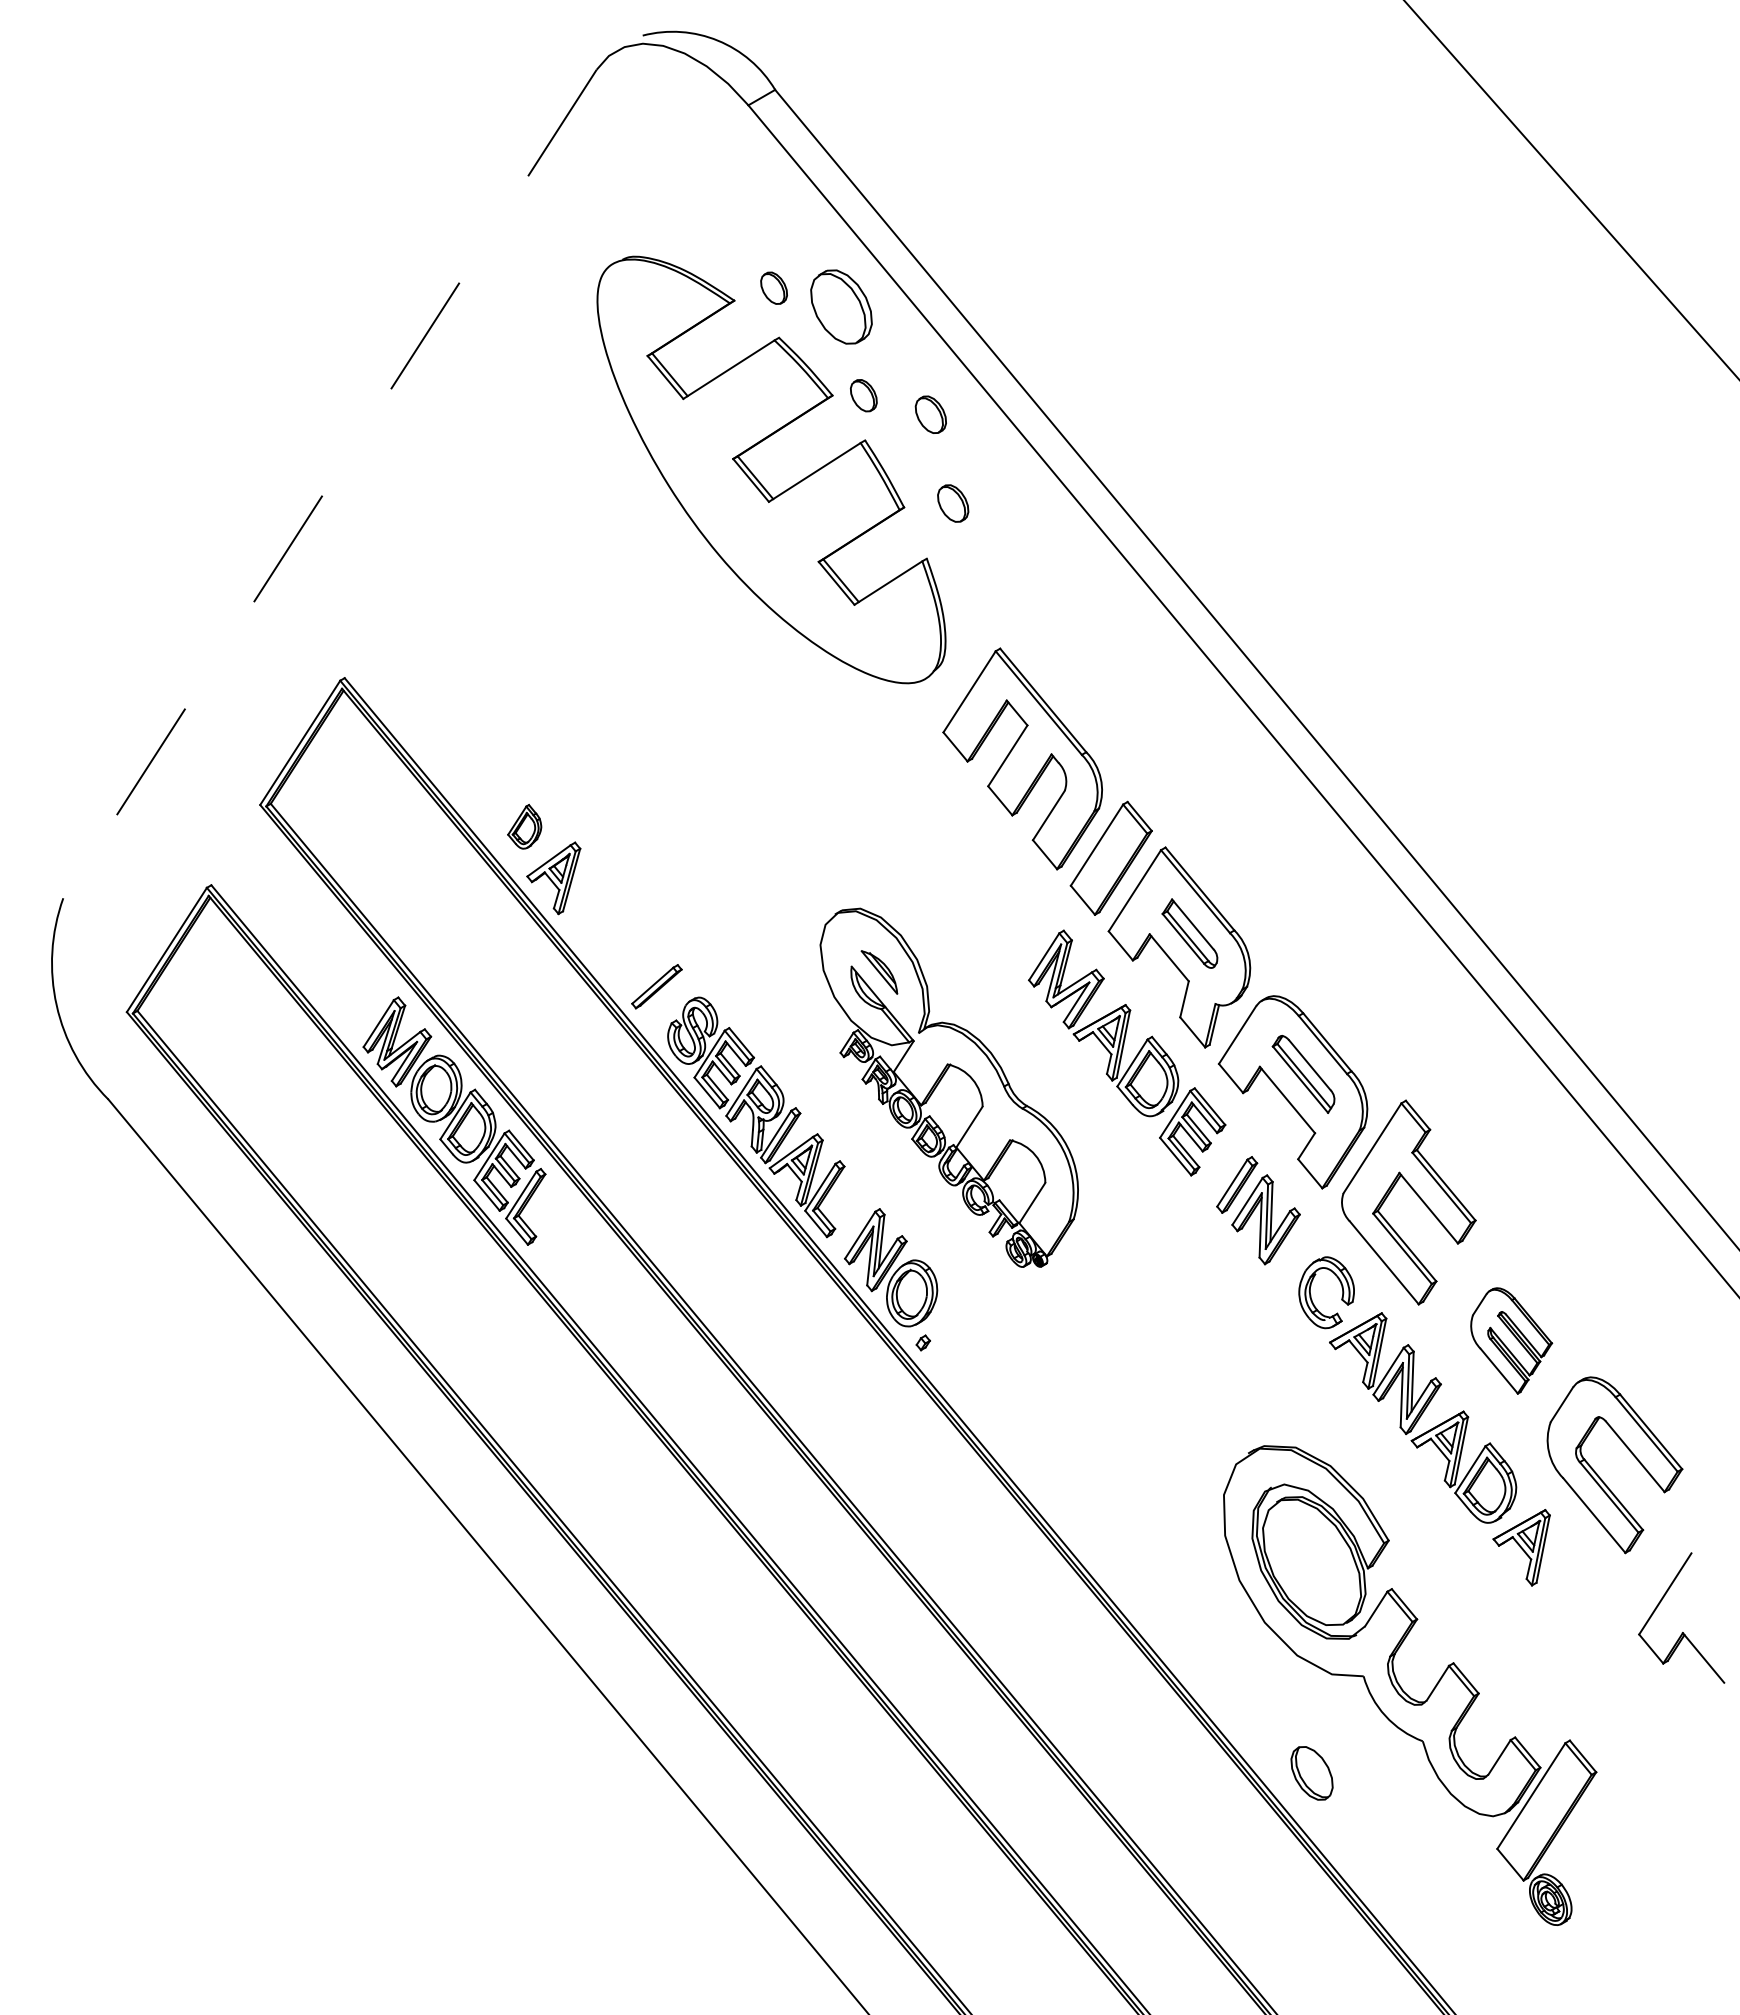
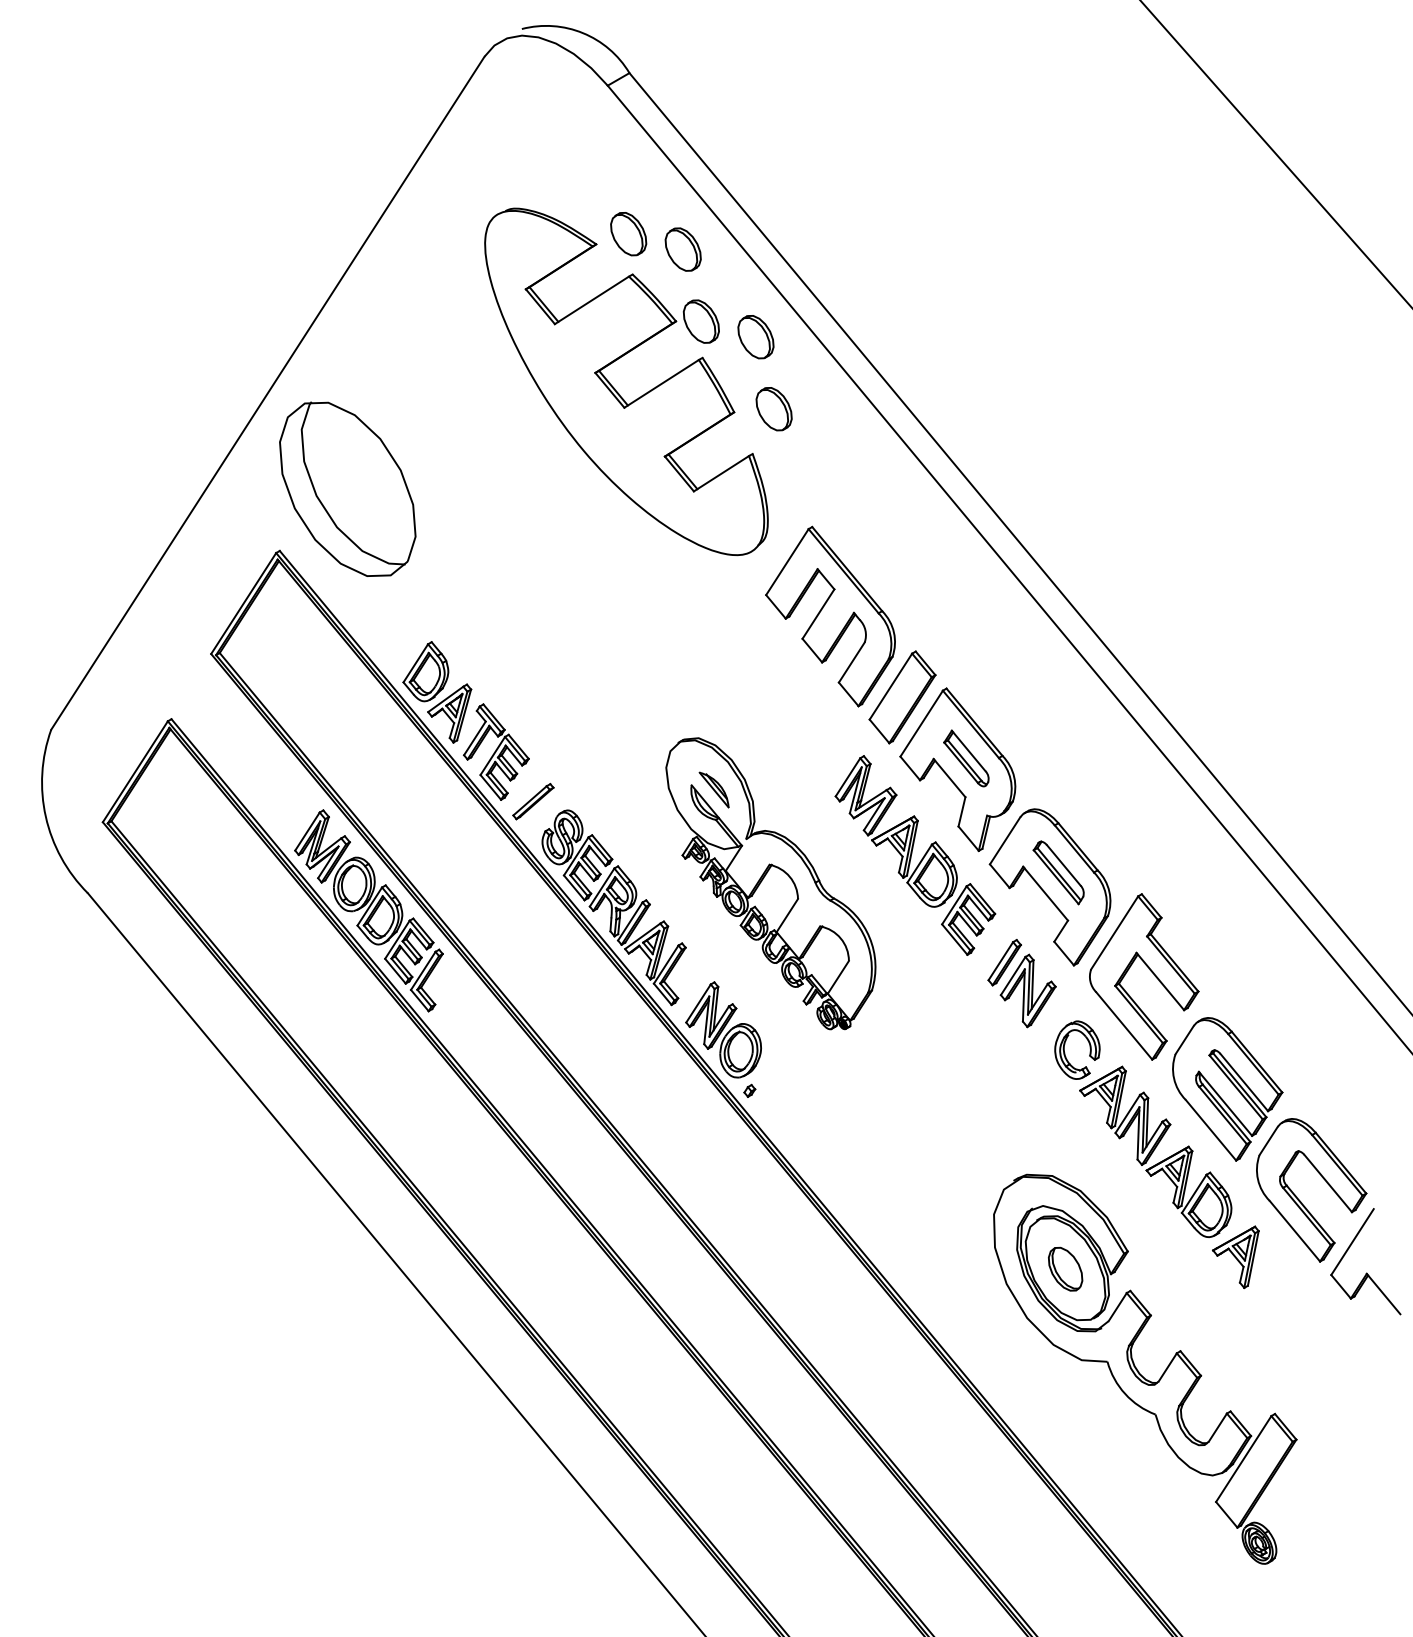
part: (773, 288) -> (628, 234), size x1.67
part: (840, 307) -> (682, 249), size x0.71
part: (863, 395) -> (701, 321), size x1.67
part: (930, 414) -> (755, 336), size x1.43
line: (330, 484) -> (268, 393), dashed -> solid
part: (952, 503) -> (773, 409), size x1.43
part: (428, 601) -> (347, 488), added
part: (524, 826) -> (425, 671), size x1.67
part: (611, 925) -> (496, 751), added
part: (1511, 1340) -> (1227, 1088), size x1.67
part: (1681, 1632) -> (1365, 1273), moved
part: (1311, 1773) -> (1065, 1269), moved

